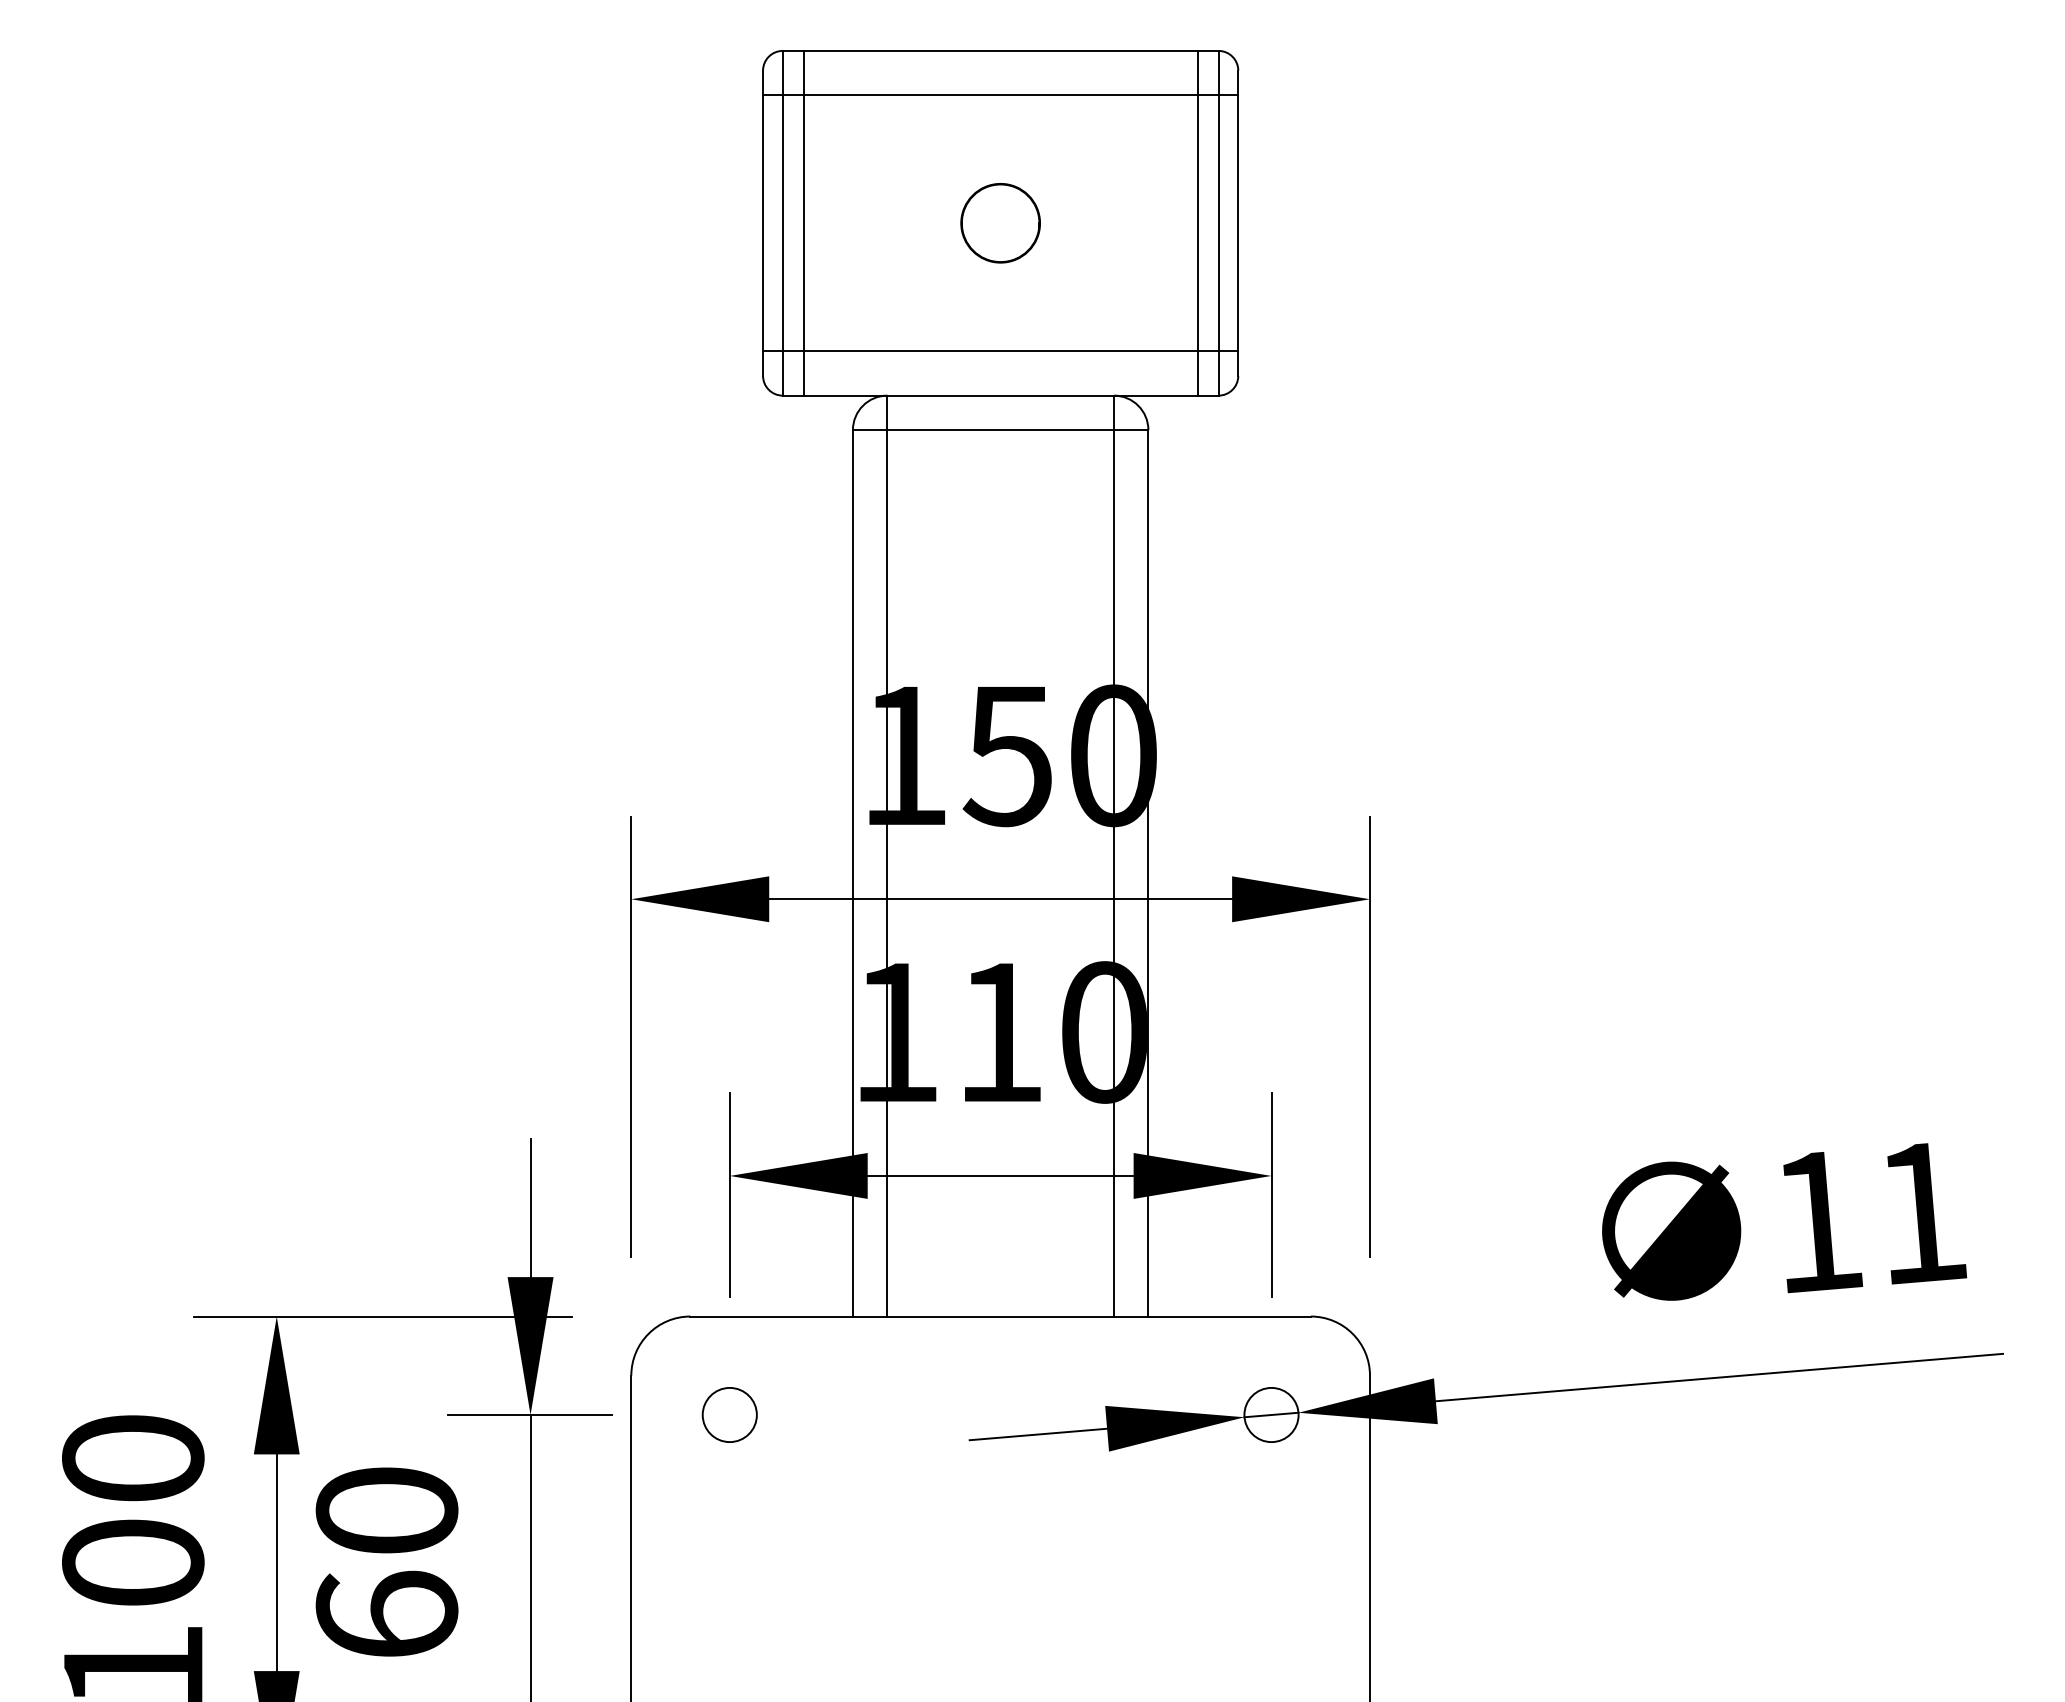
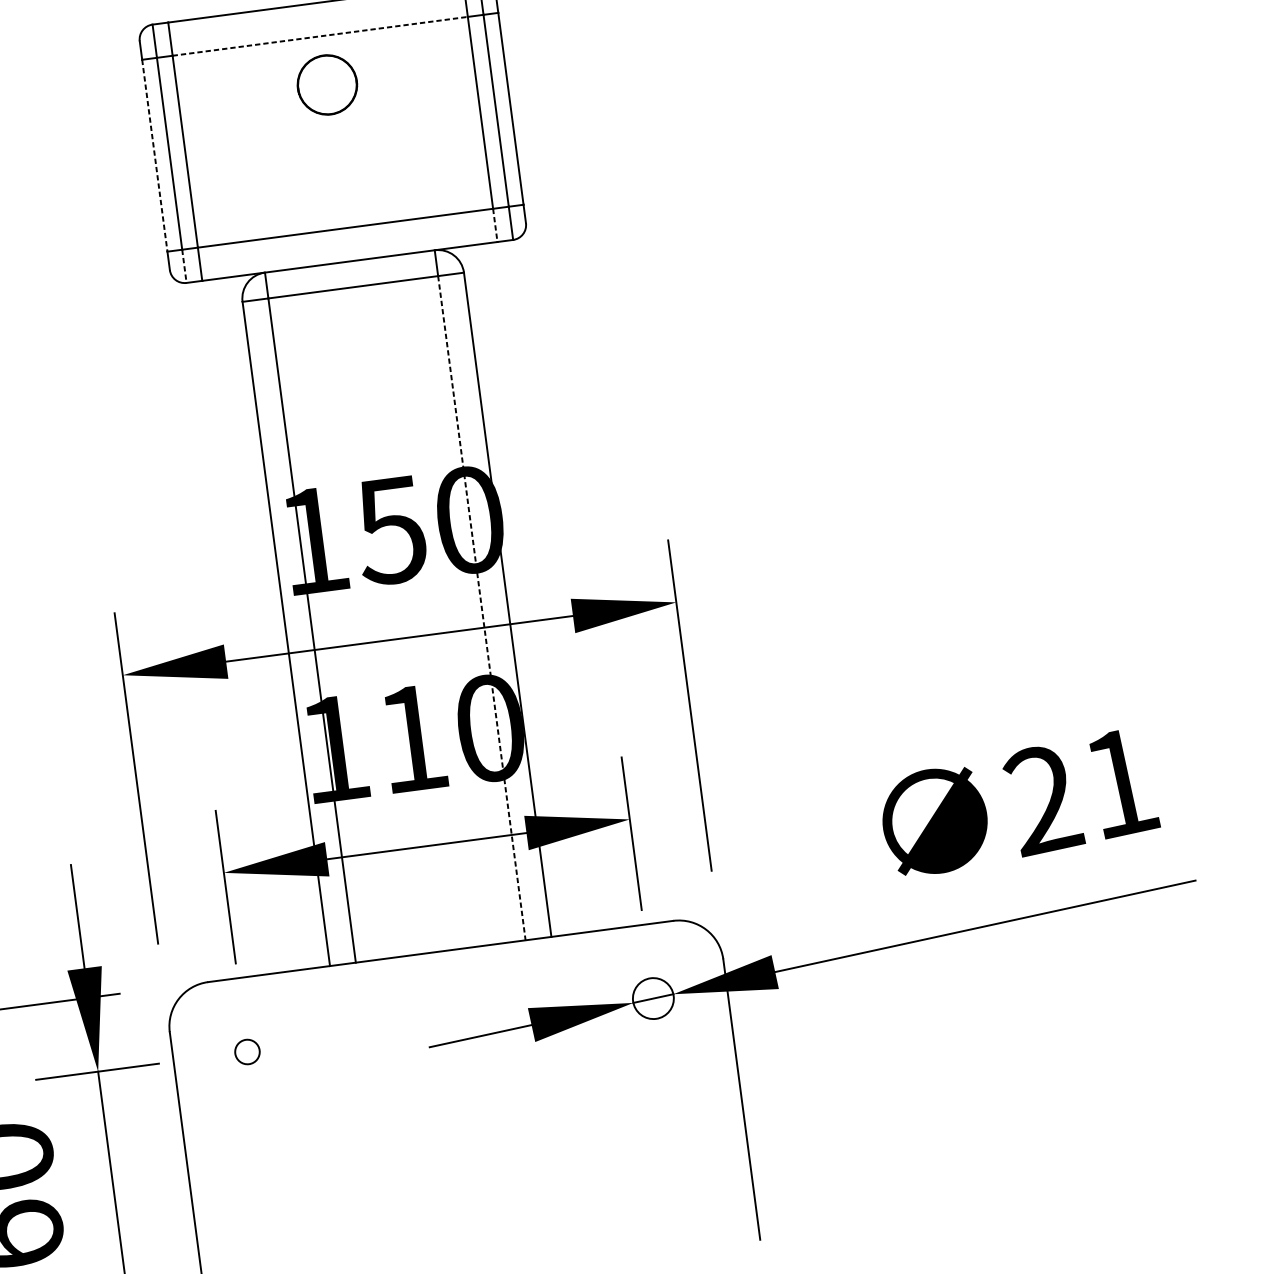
line: (1000, 95) -> (320, 36), solid -> dashed
line: (763, 223) -> (155, 155), solid -> dashed
circle: (1000, 223) -> (327, 85), moved
line: (782, 373) -> (184, 266), solid -> dashed
line: (1197, 373) -> (495, 225), solid -> dashed
line: (1113, 873) -> (481, 608), solid -> dashed
text: (1817, 1221) -> (1043, 799), 11 -> 21
circle: (729, 1414) -> (247, 1051), size x0.6

